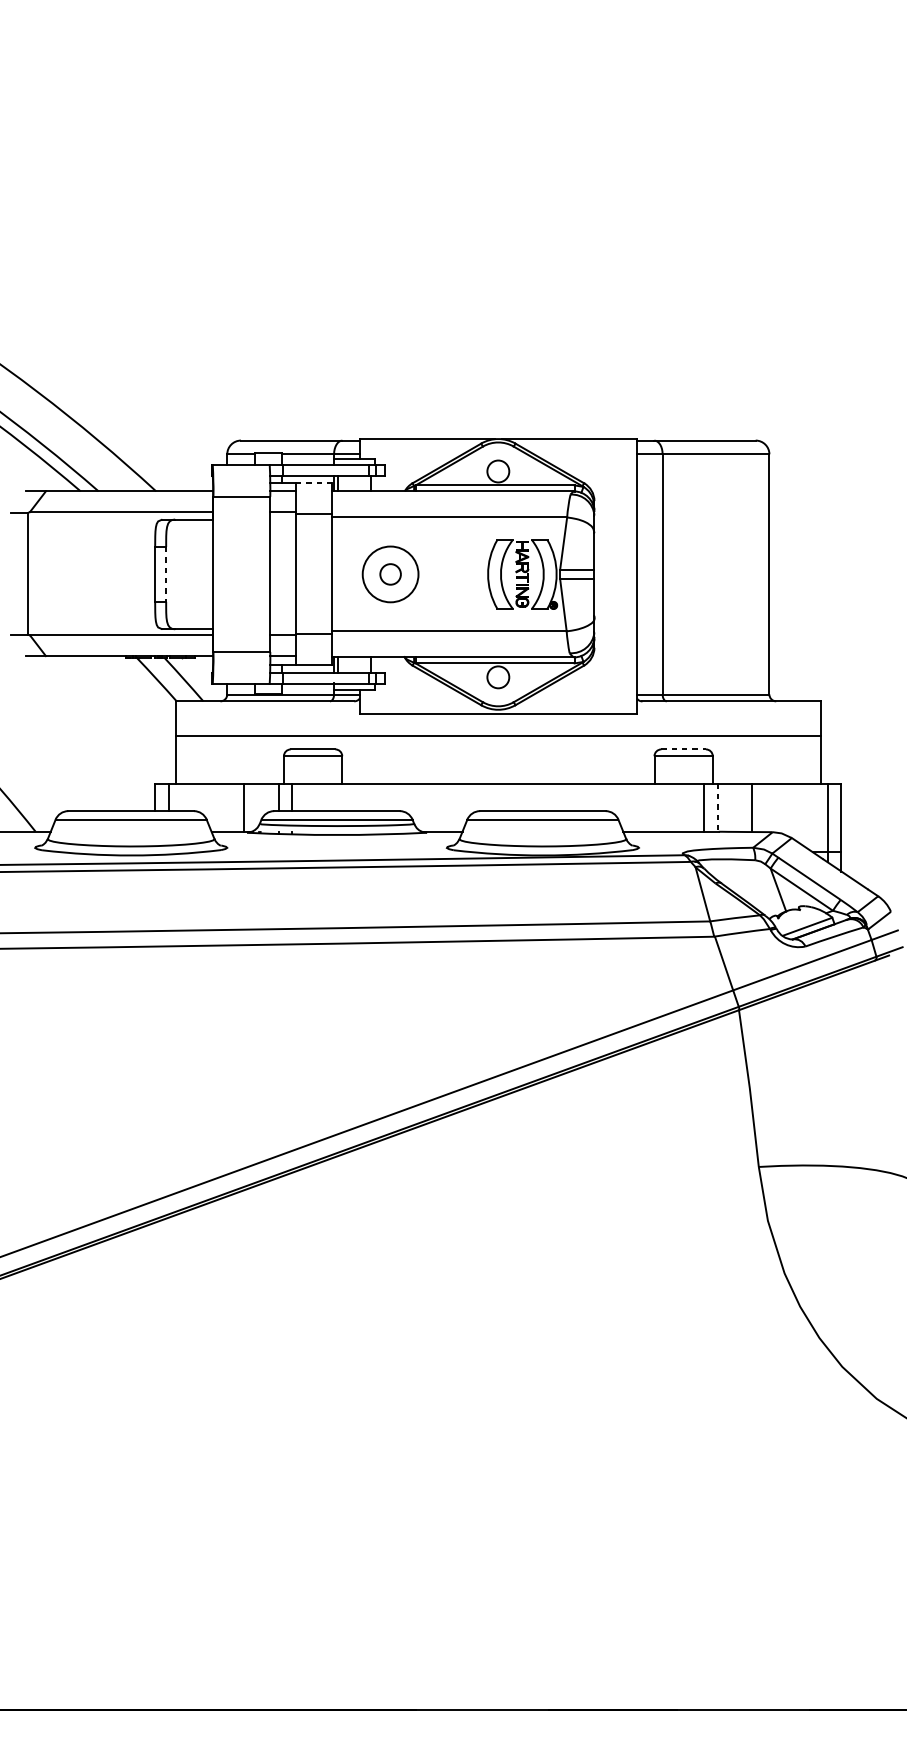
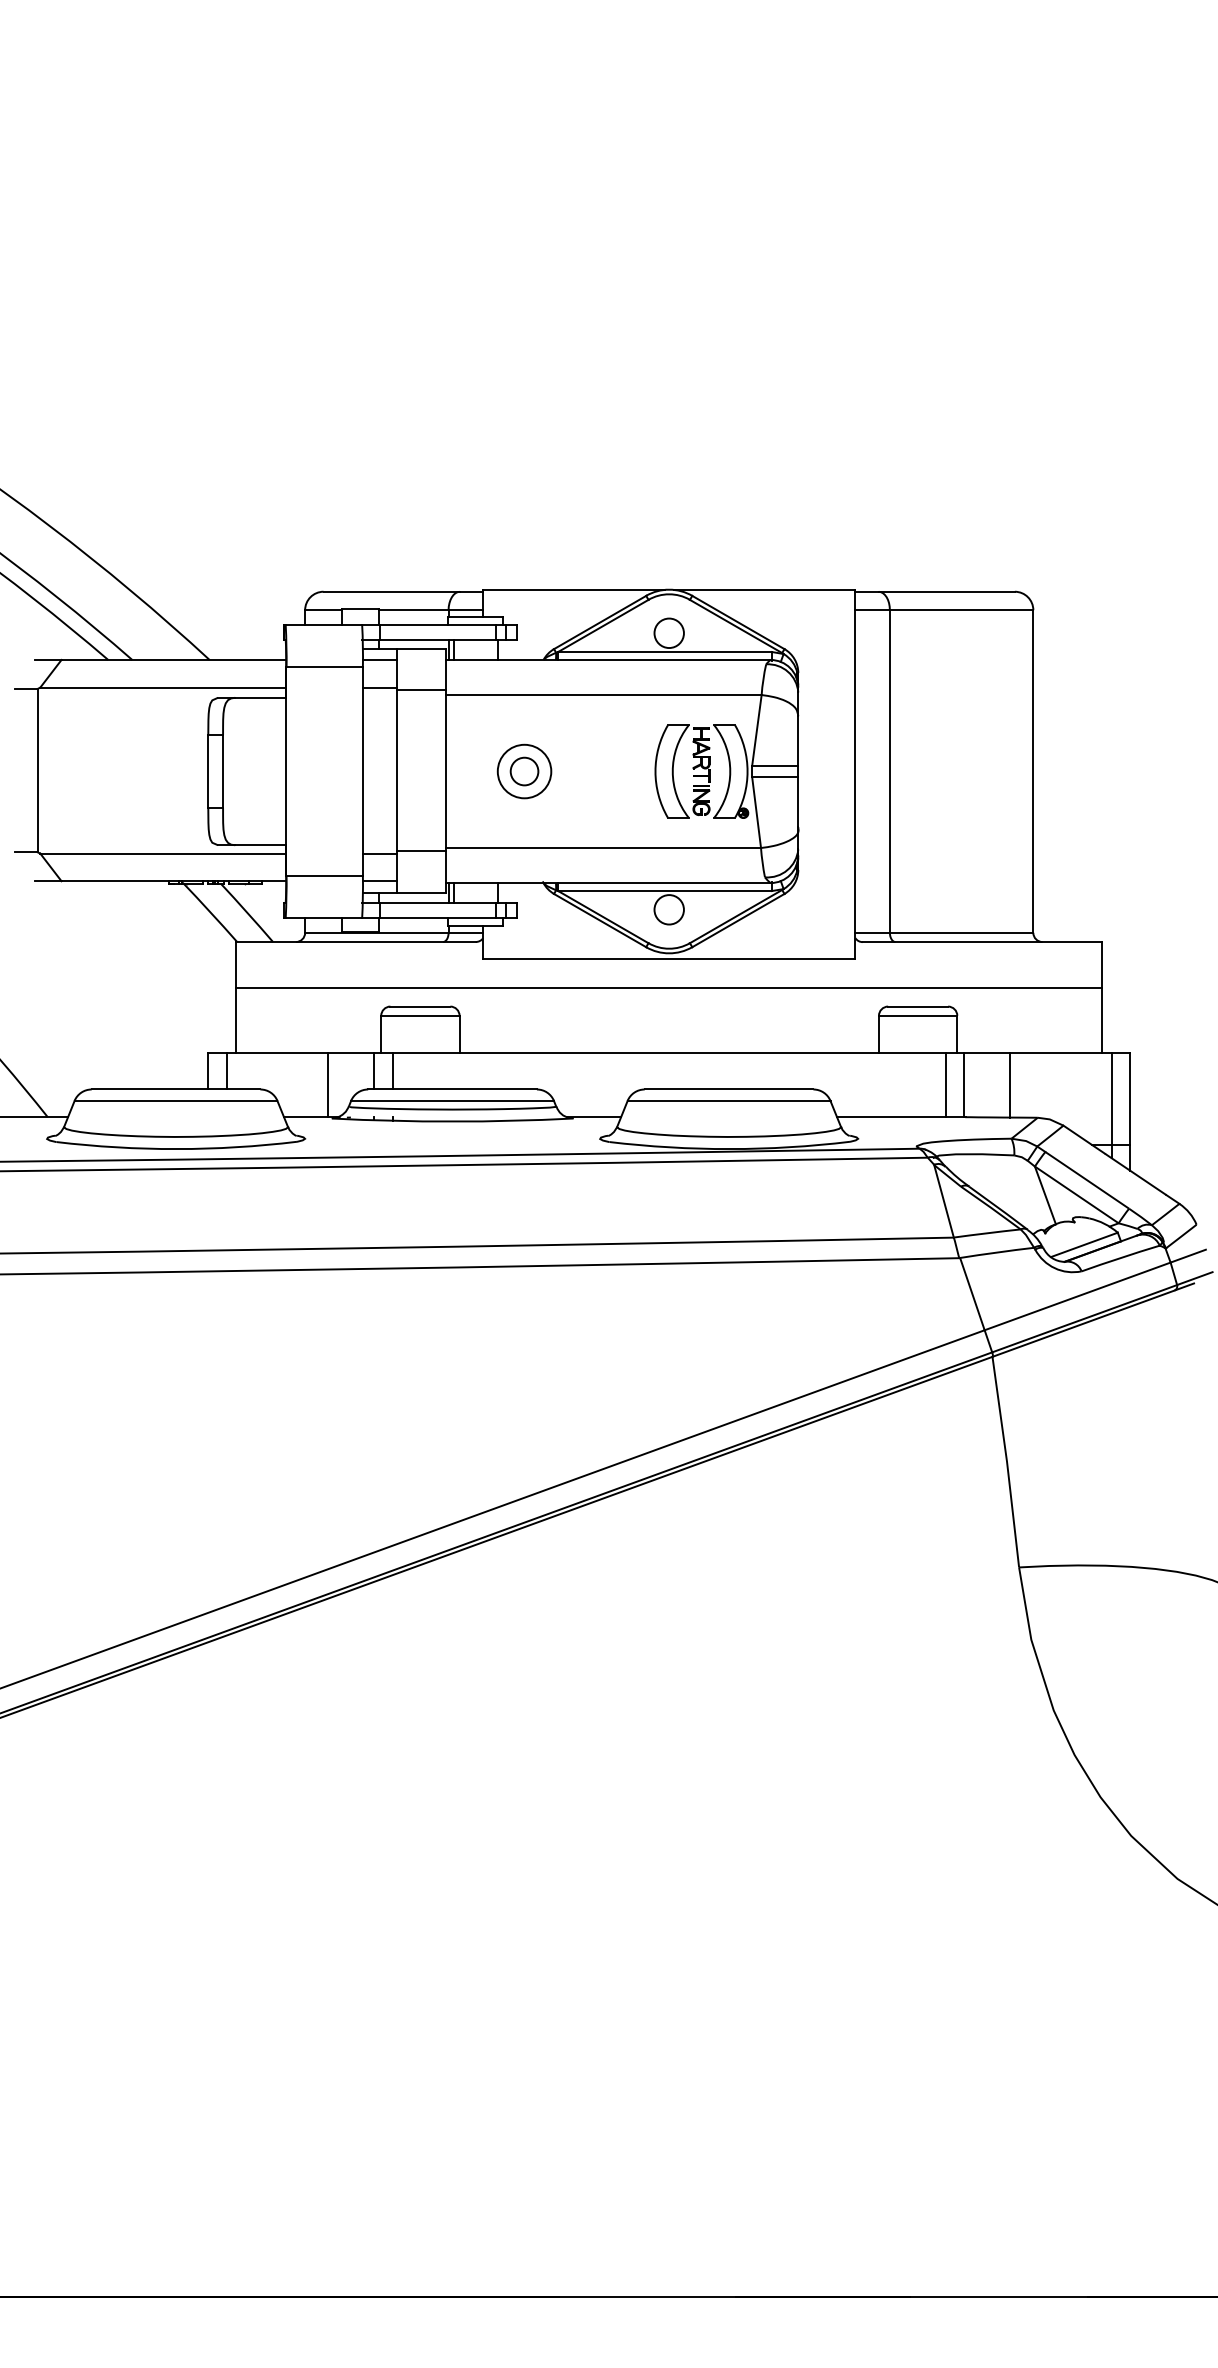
line: (314, 482) -> (422, 648), dashed -> solid
line: (166, 574) -> (223, 771), dashed -> solid
circle: (390, 574) -> (524, 771), size x0.71
line: (683, 749) -> (918, 1006), dashed -> solid
line: (718, 808) -> (964, 1085), dashed -> solid

